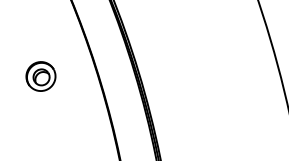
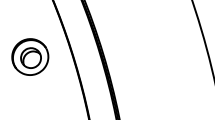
part: (41, 75) -> (30, 56), size x1.67

